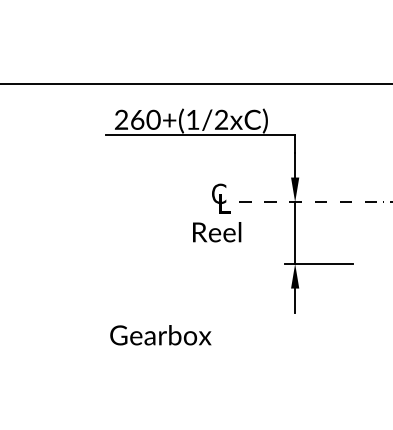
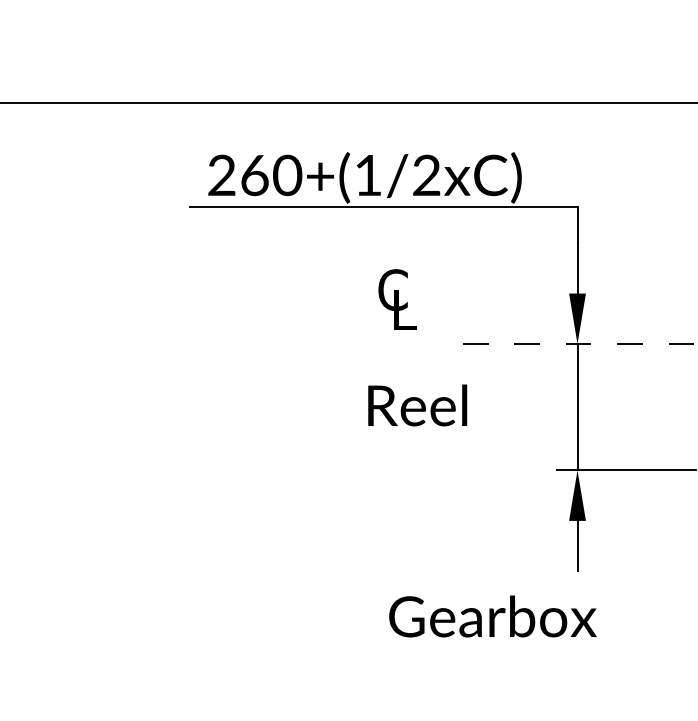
text: (221, 198) -> (397, 299), moved
text: (160, 335) -> (492, 617), moved

